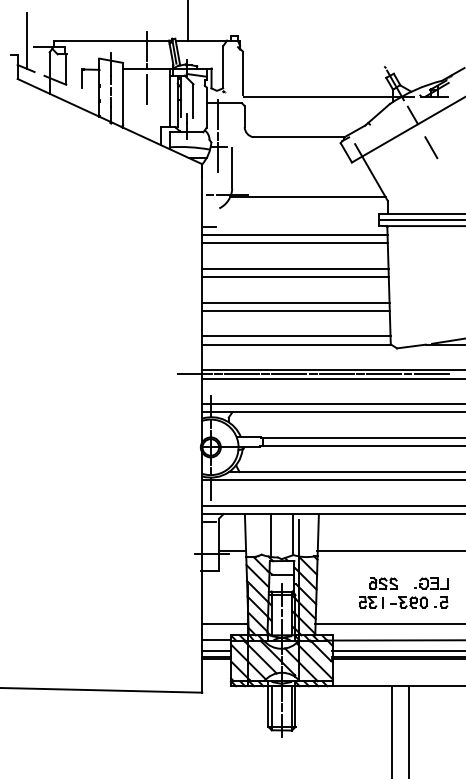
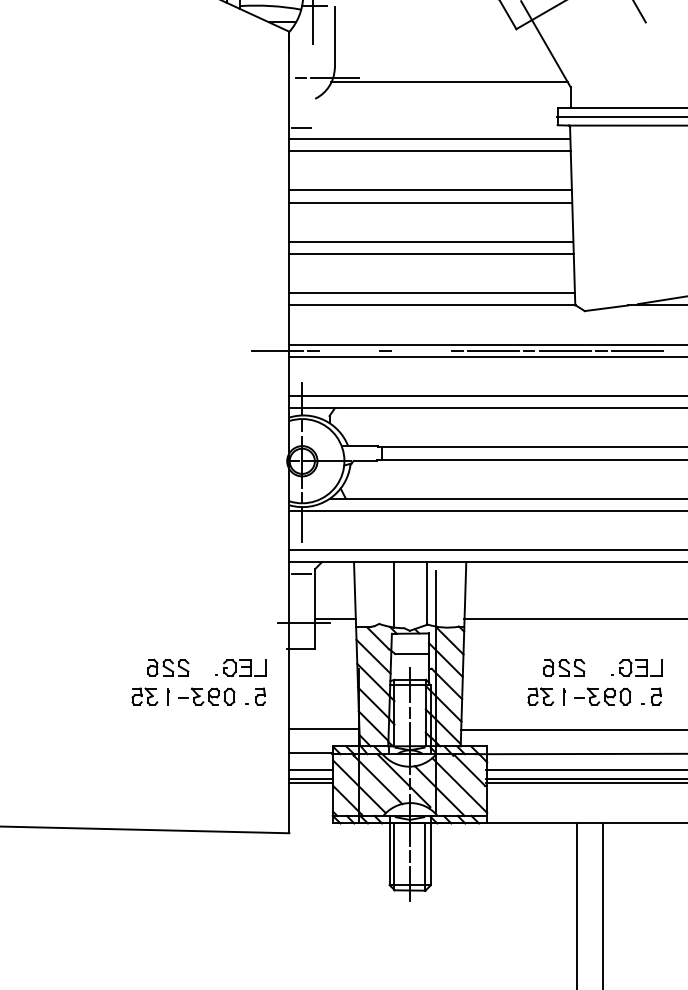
line: (241, 374) -> (348, 350), removed
line: (289, 374) -> (421, 350), removed
part: (142, 592) -> (198, 681), added

